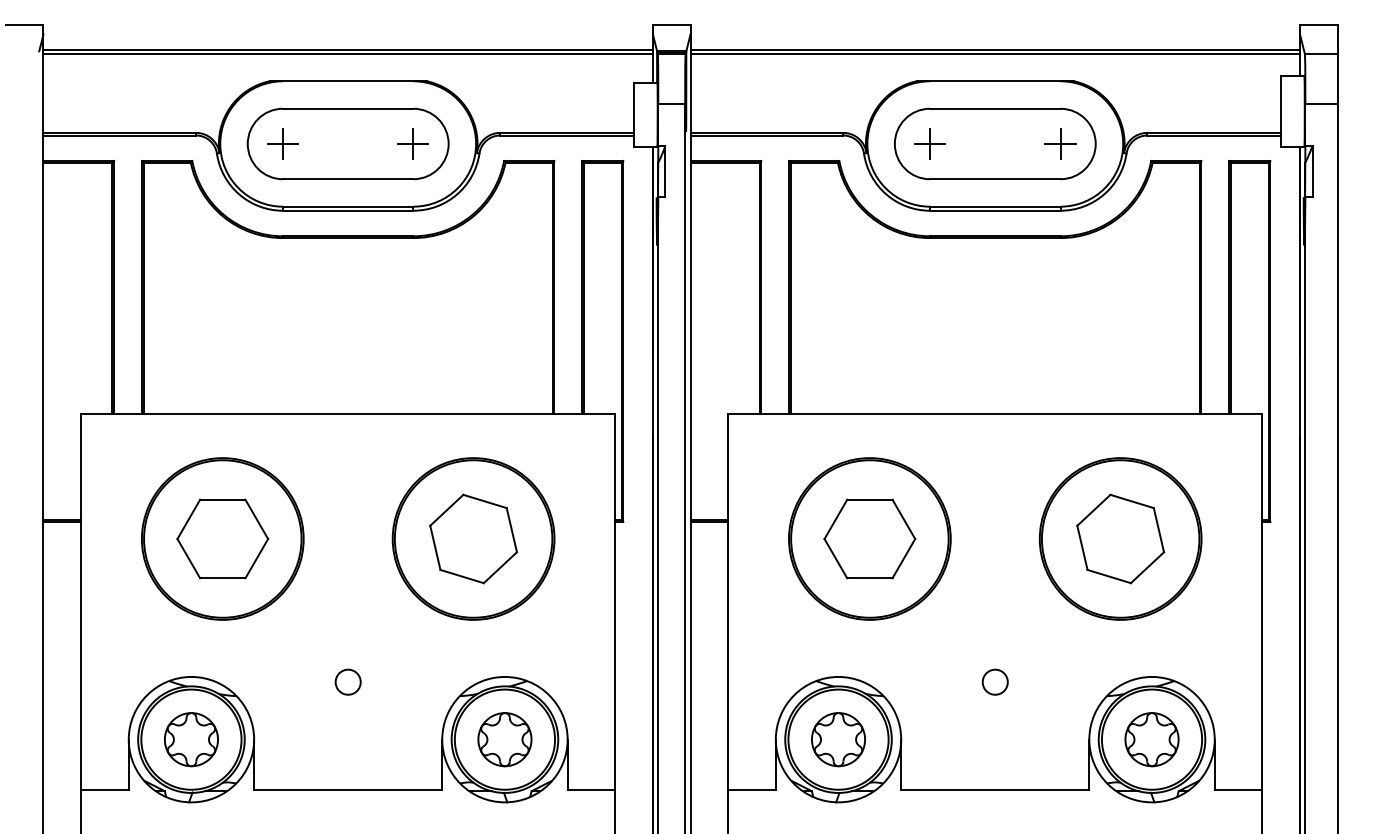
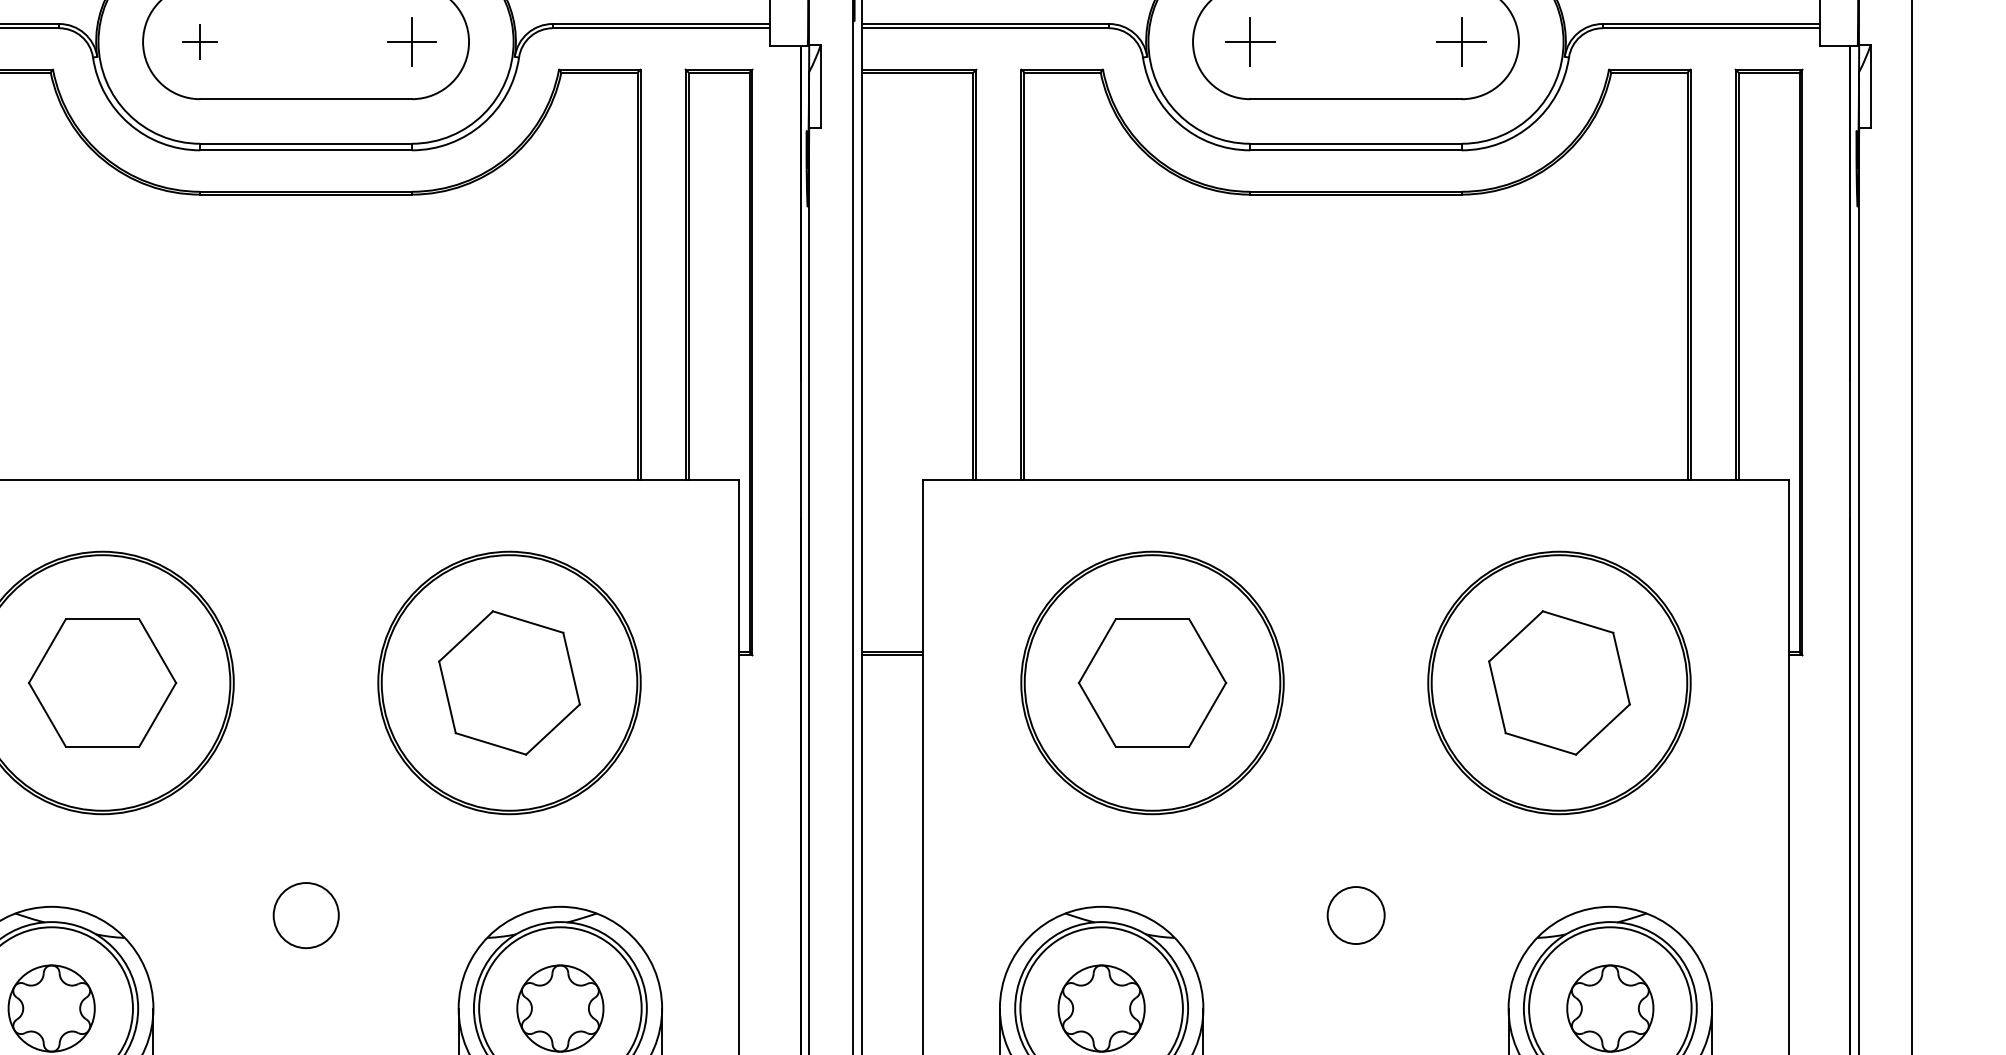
part: (282, 143) -> (199, 41), size x0.7
circle: (347, 681) -> (304, 914), size x1.6
circle: (994, 681) -> (1354, 914), size x1.4

